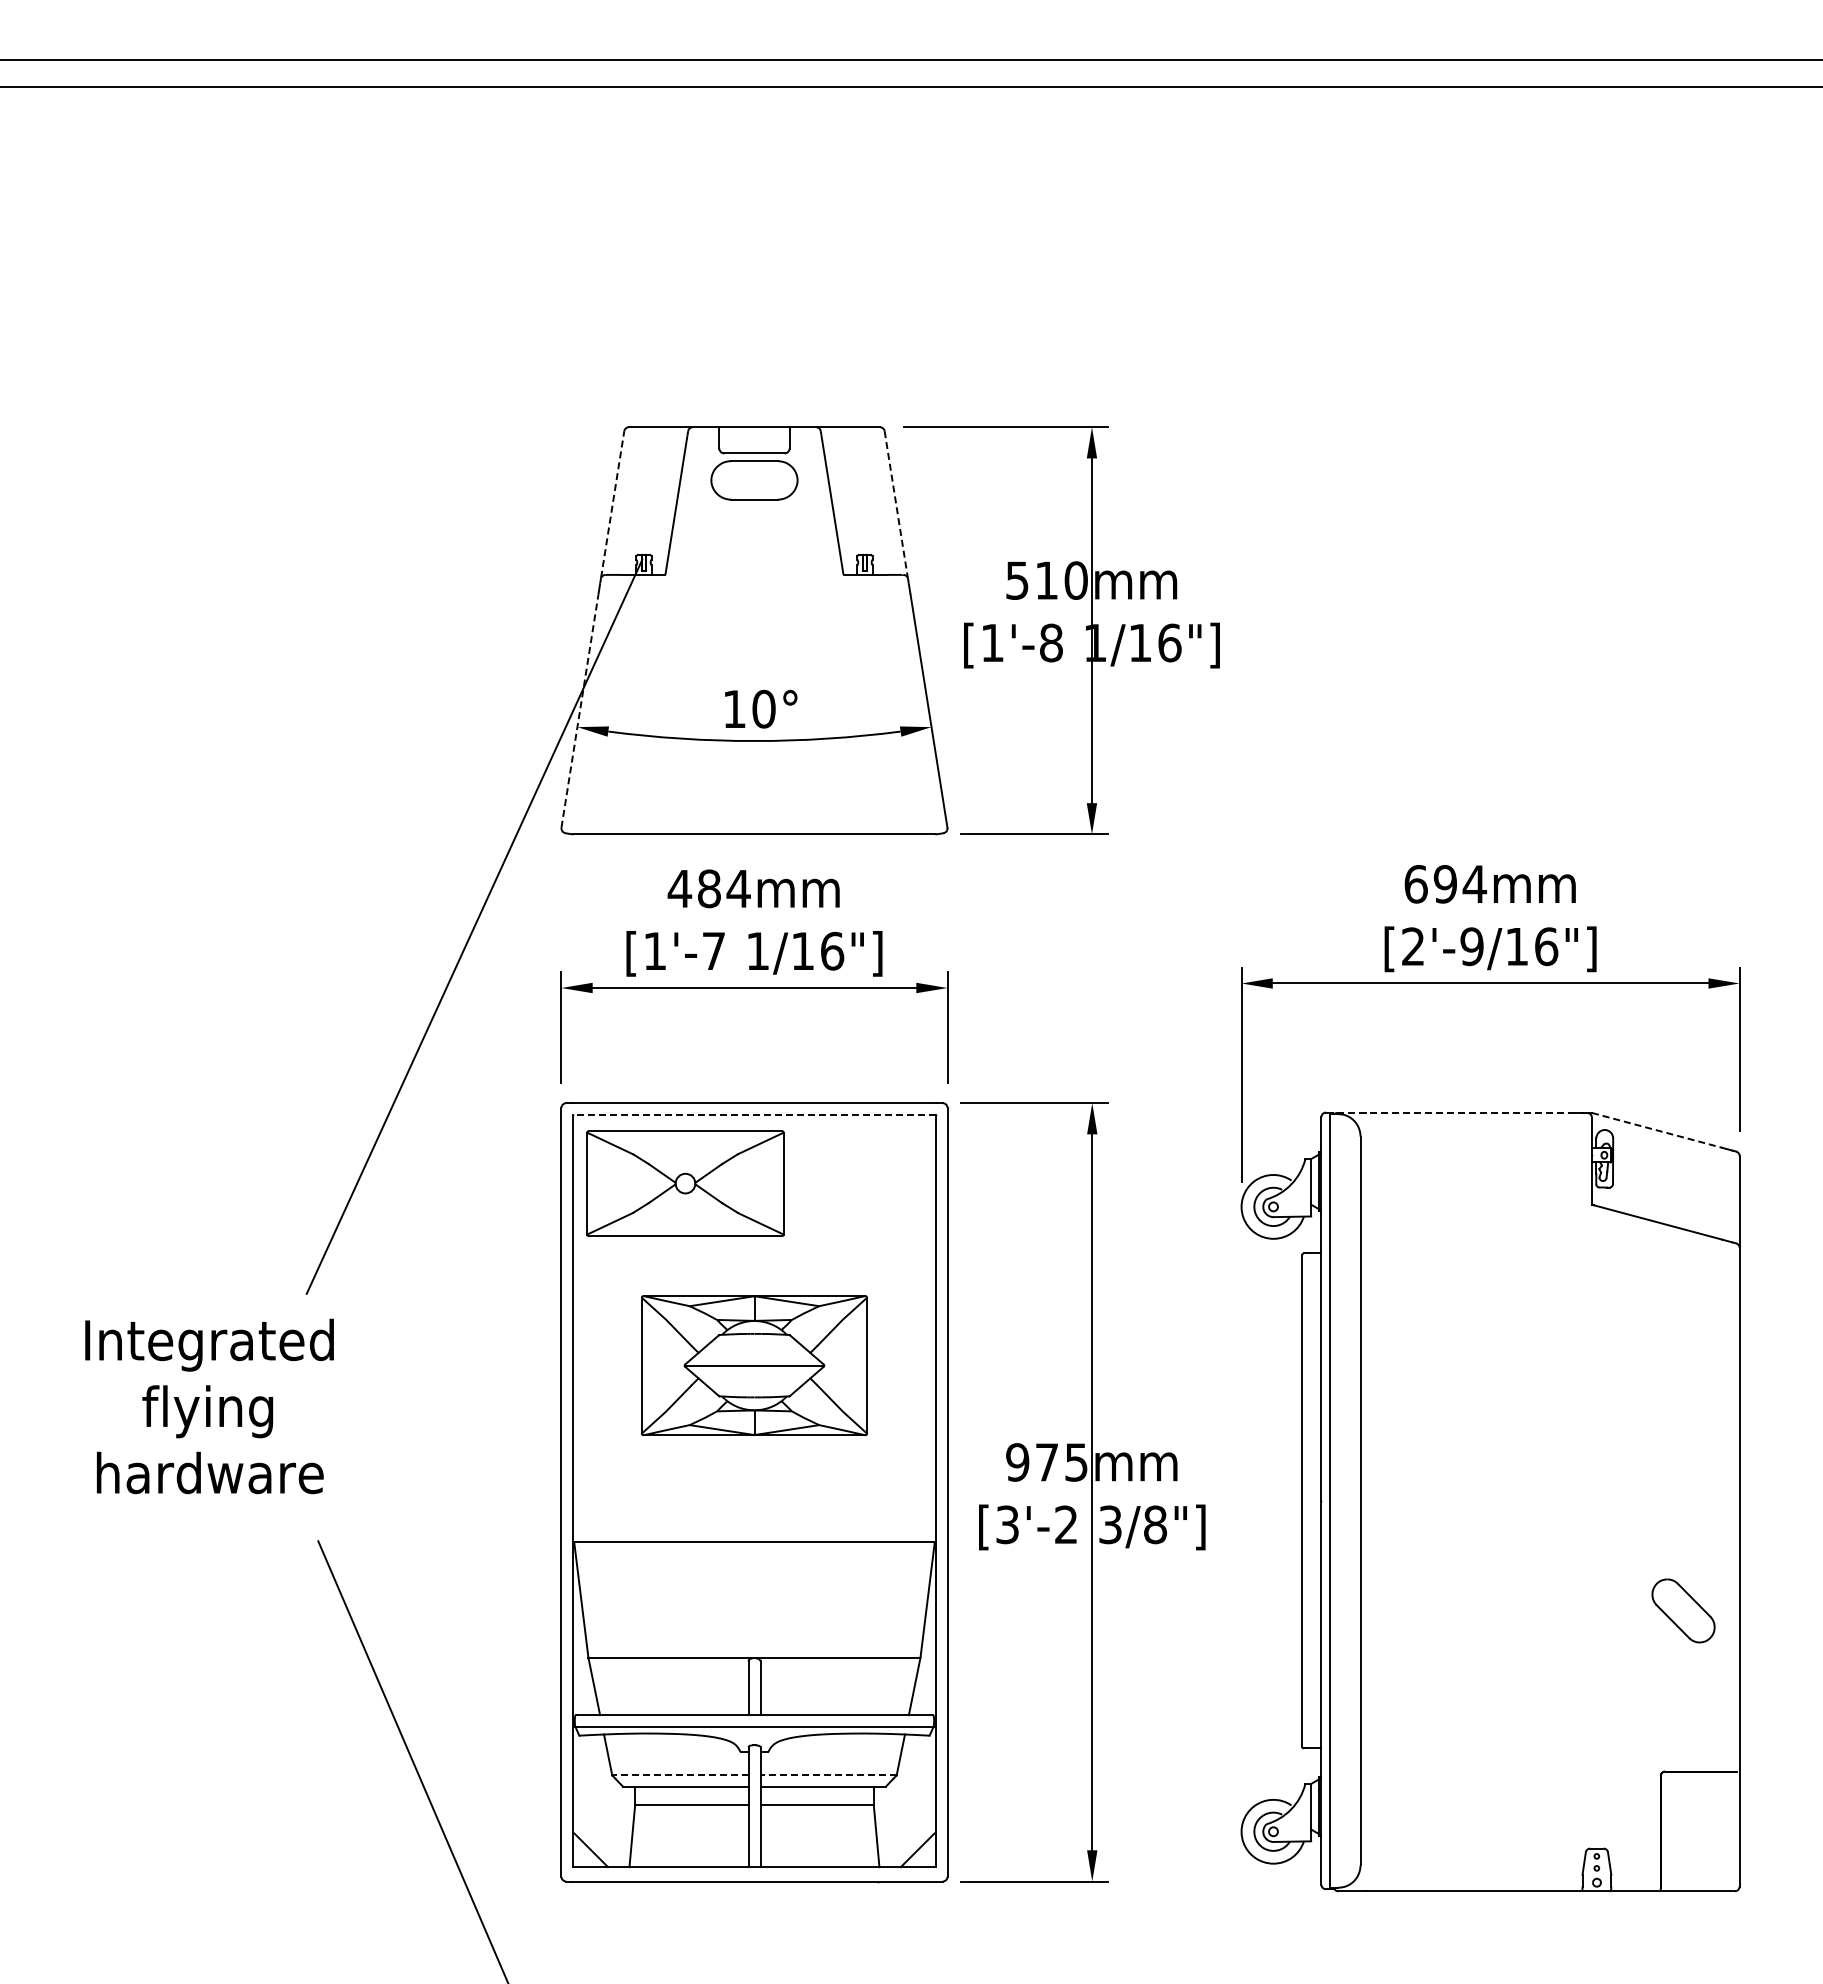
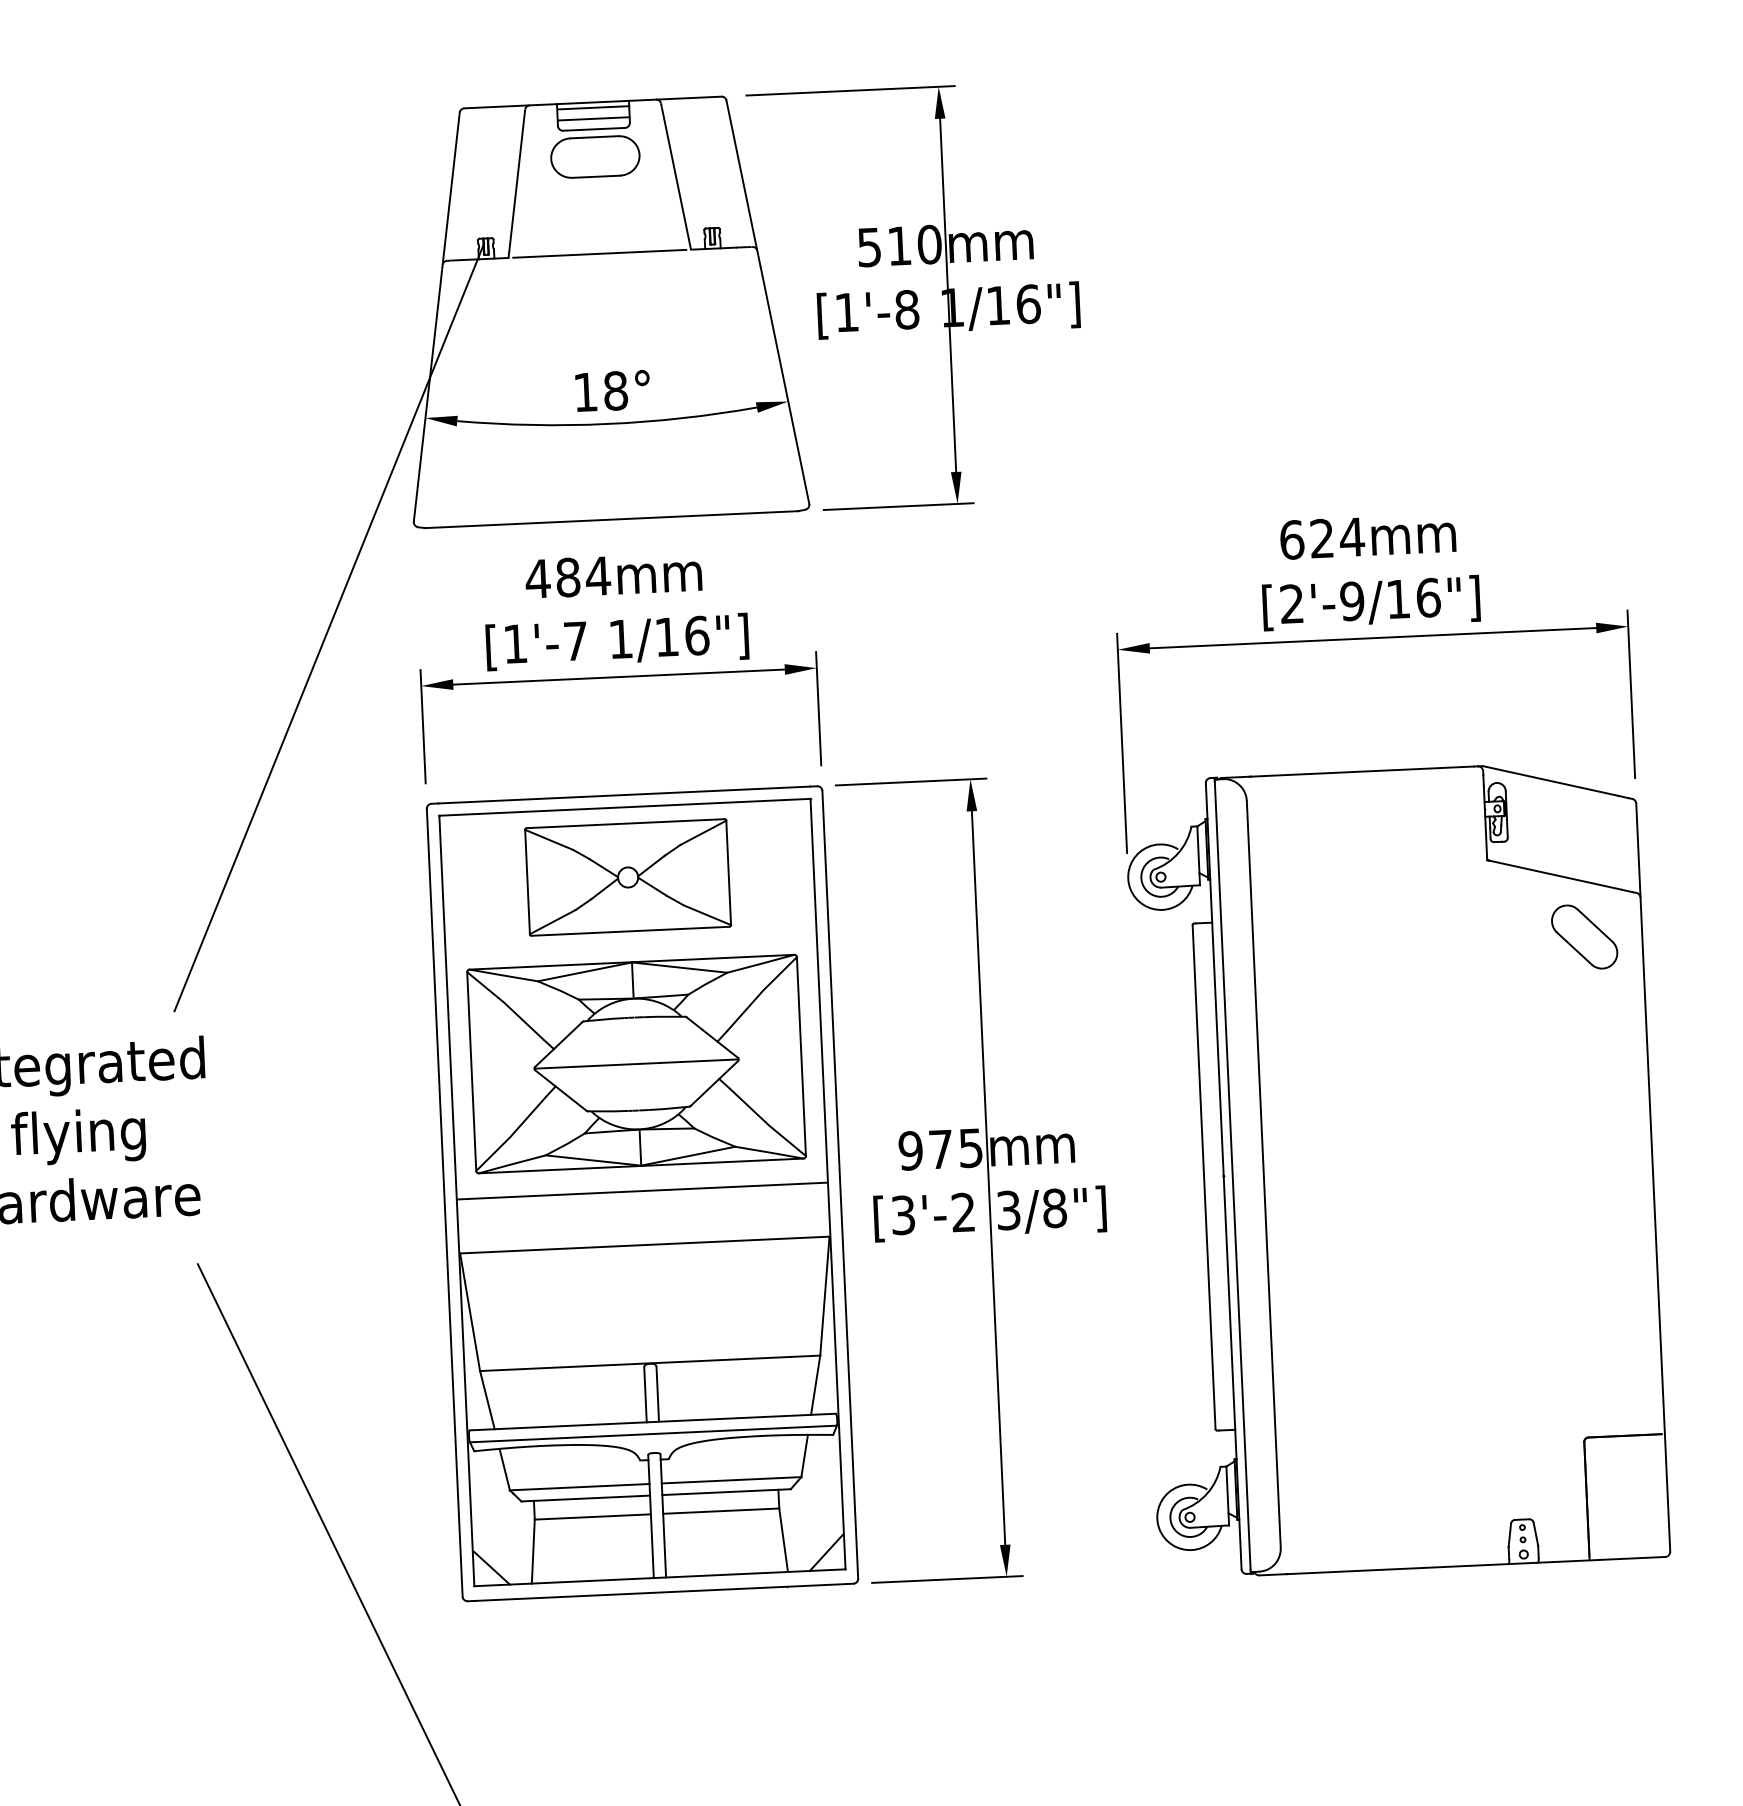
line: (754, 432) -> (593, 107), added
line: (754, 443) -> (593, 119), added
line: (612, 504) -> (451, 188), dashed -> solid
line: (896, 505) -> (742, 176), dashed -> solid
line: (754, 574) -> (599, 253), added
text: (763, 709) -> (615, 391), 10° -> 18°
line: (579, 711) -> (426, 401), dashed -> solid
text: (1444, 884) -> (1321, 538), 694mm -> 624mm
line: (1455, 1112) -> (1343, 771), dashed -> solid
line: (754, 1115) -> (624, 807), dashed -> solid
line: (1657, 1130) -> (1550, 781), dashed -> solid
part: (685, 1183) -> (628, 877), moved
part: (754, 1365) -> (636, 1063), size x1.43
line: (754, 1489) -> (642, 1190), added
part: (1683, 1610) -> (1584, 936), moved
line: (679, 1775) -> (578, 1487), dashed -> solid
line: (828, 1775) -> (731, 1480), dashed -> solid

